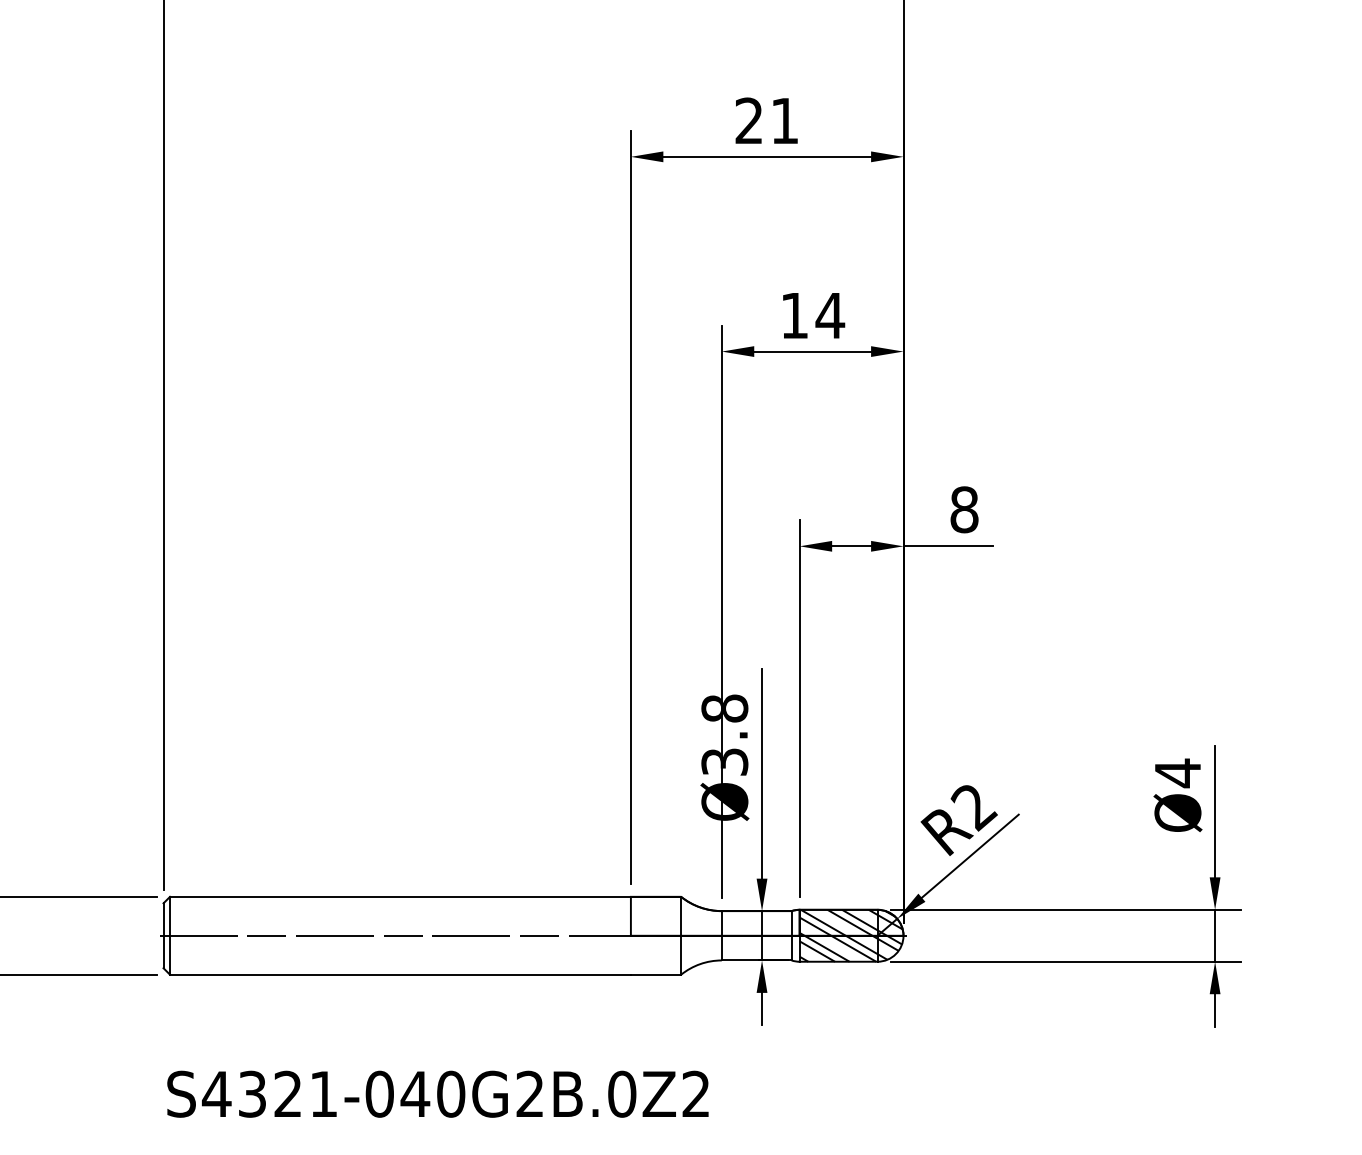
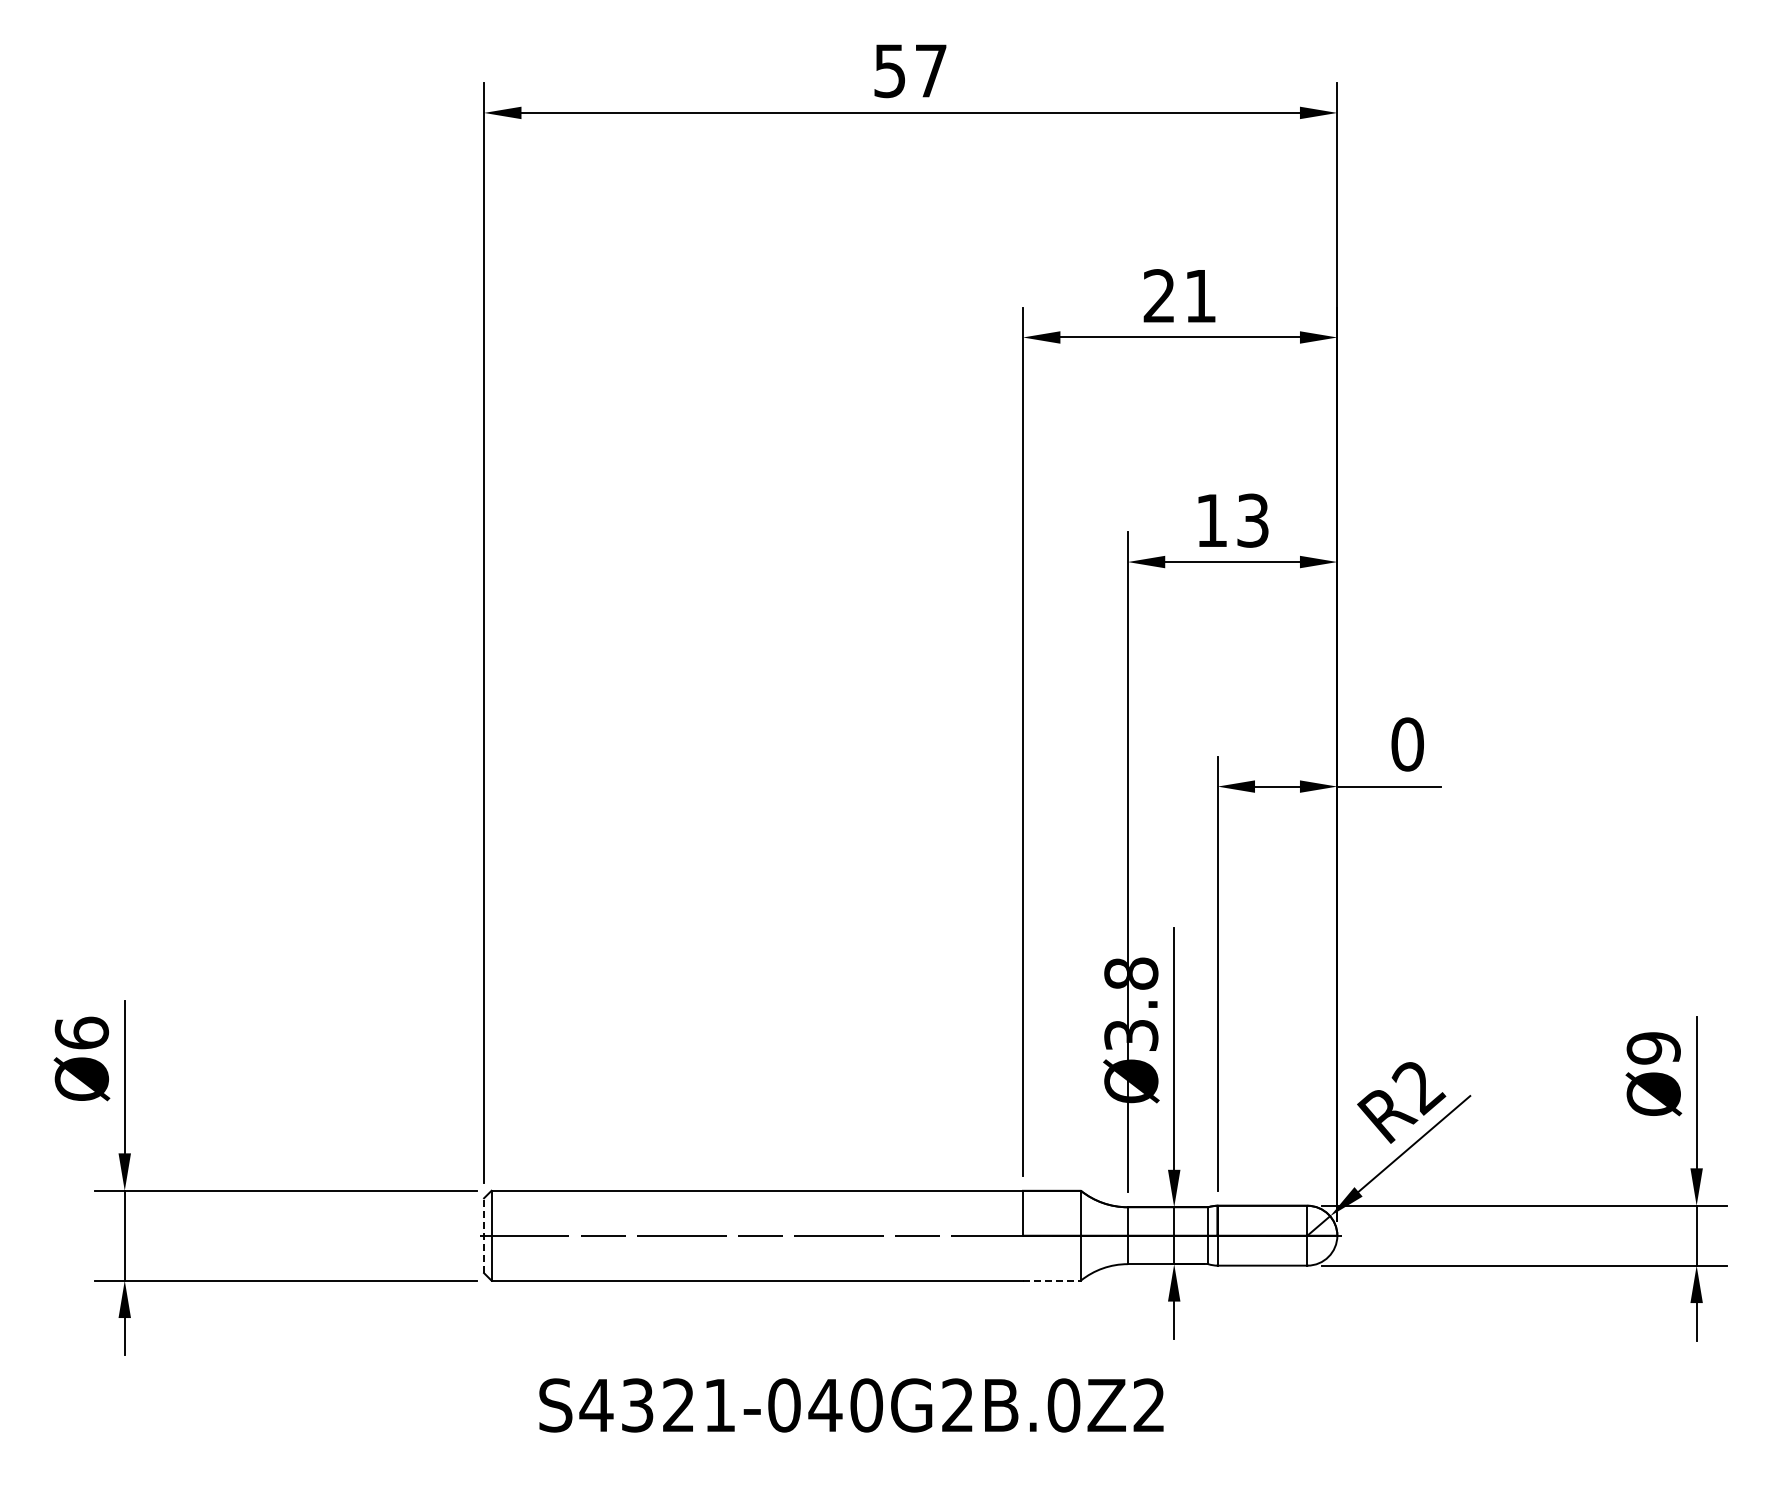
text: (829, 315) -> (1252, 520), 14 -> 13
text: (964, 509) -> (1407, 744), 8 -> 0
text: (1177, 773) -> (1653, 1048), Ø4 -> Ø9
line: (163, 935) -> (484, 1235), solid -> dashed
hatch: (850, 935) -> (1276, 1235), removed
line: (655, 974) -> (1051, 1280), solid -> dashed
text: (437, 1094) -> (851, 1405), moved

